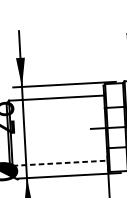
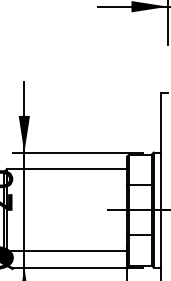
line: (60, 163) -> (67, 251), dashed -> solid

